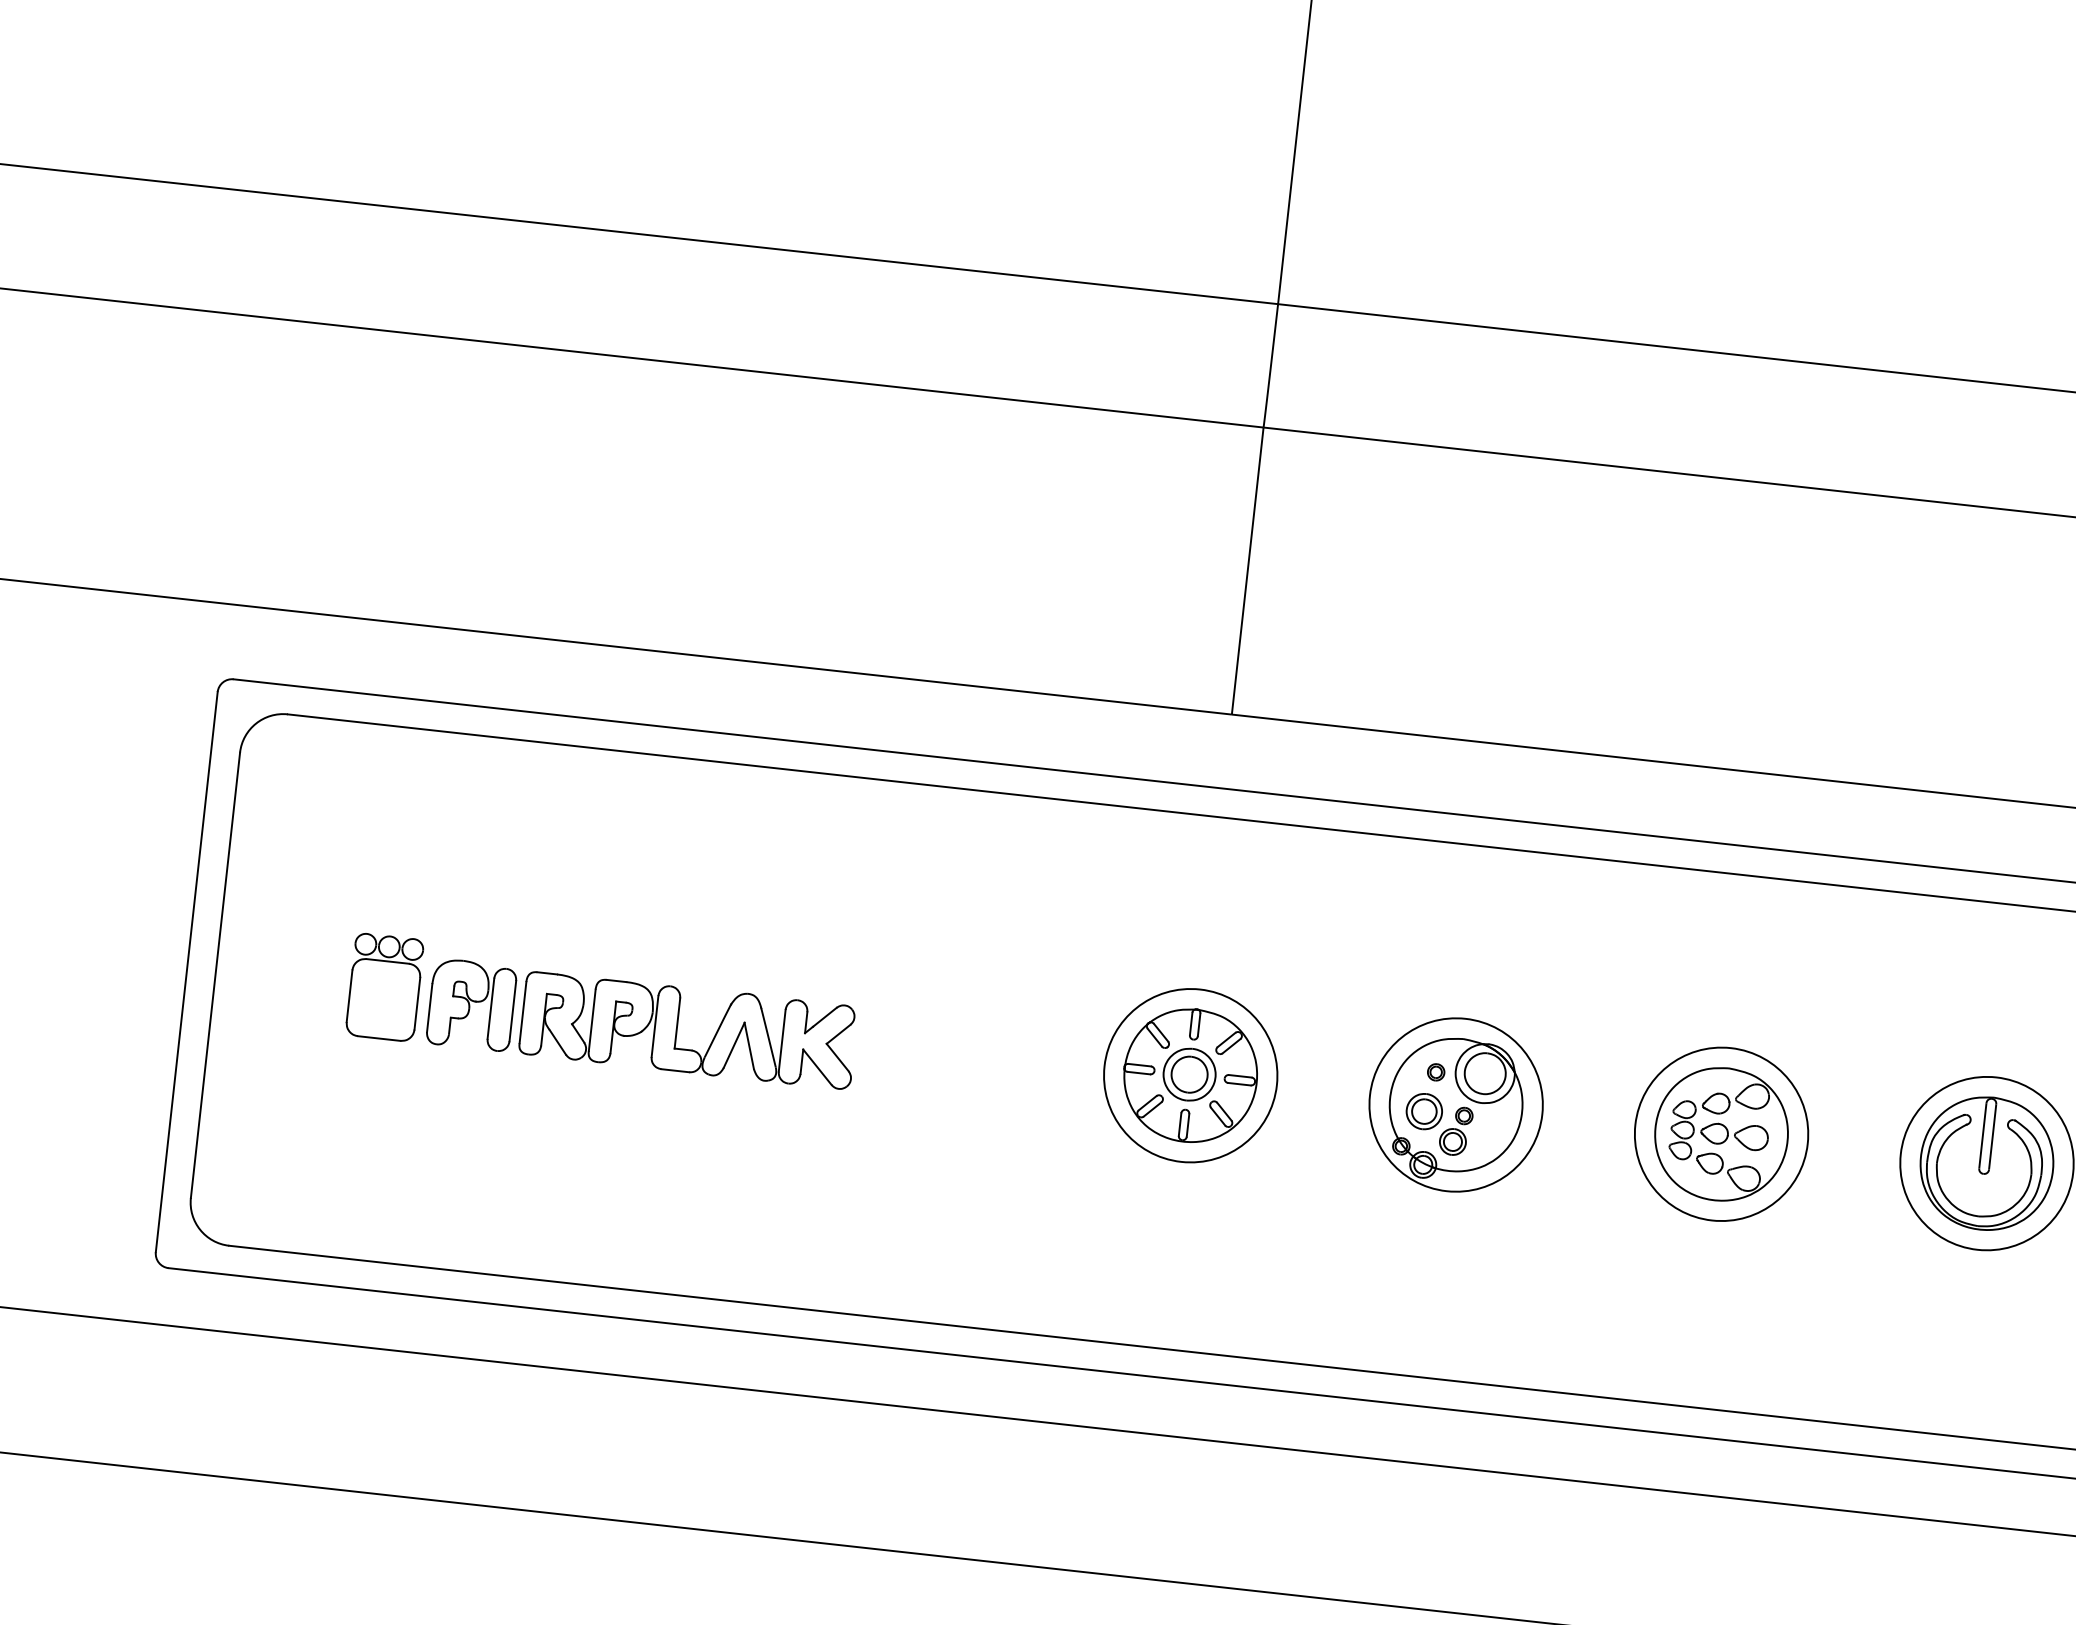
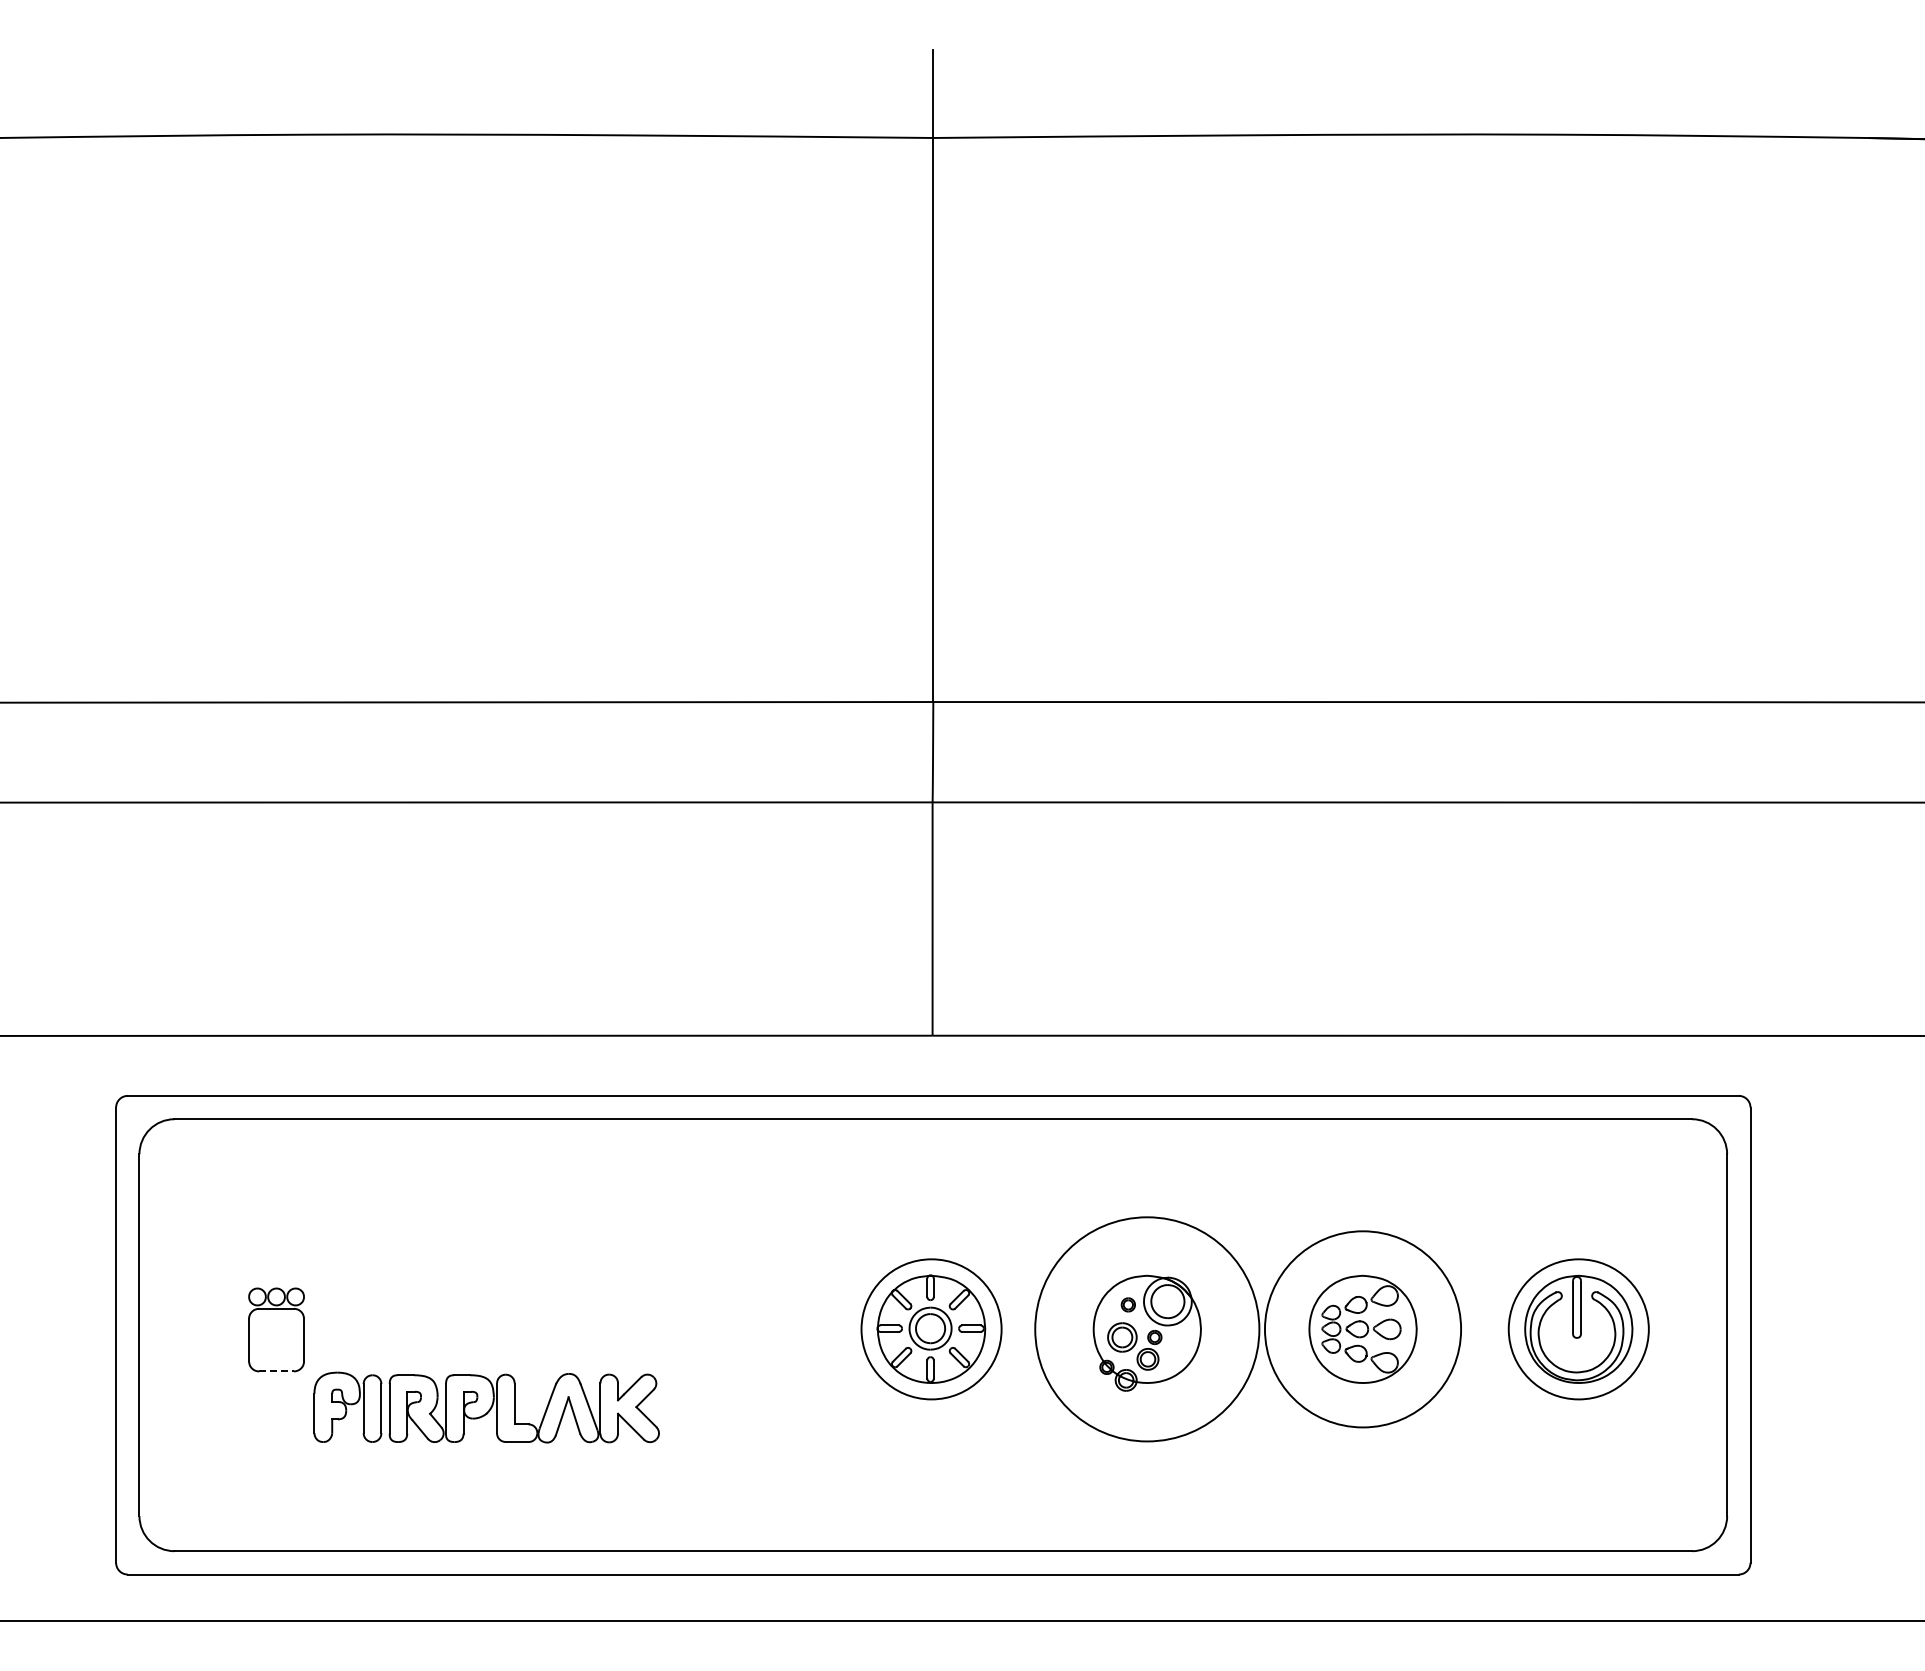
part: (642, 1024) -> (486, 1407), moved
line: (380, 1038) -> (277, 1371), solid -> dashed
circle: (1456, 1105) -> (1147, 1329), size x1.6
circle: (1722, 1134) -> (1363, 1329), size x1.4

